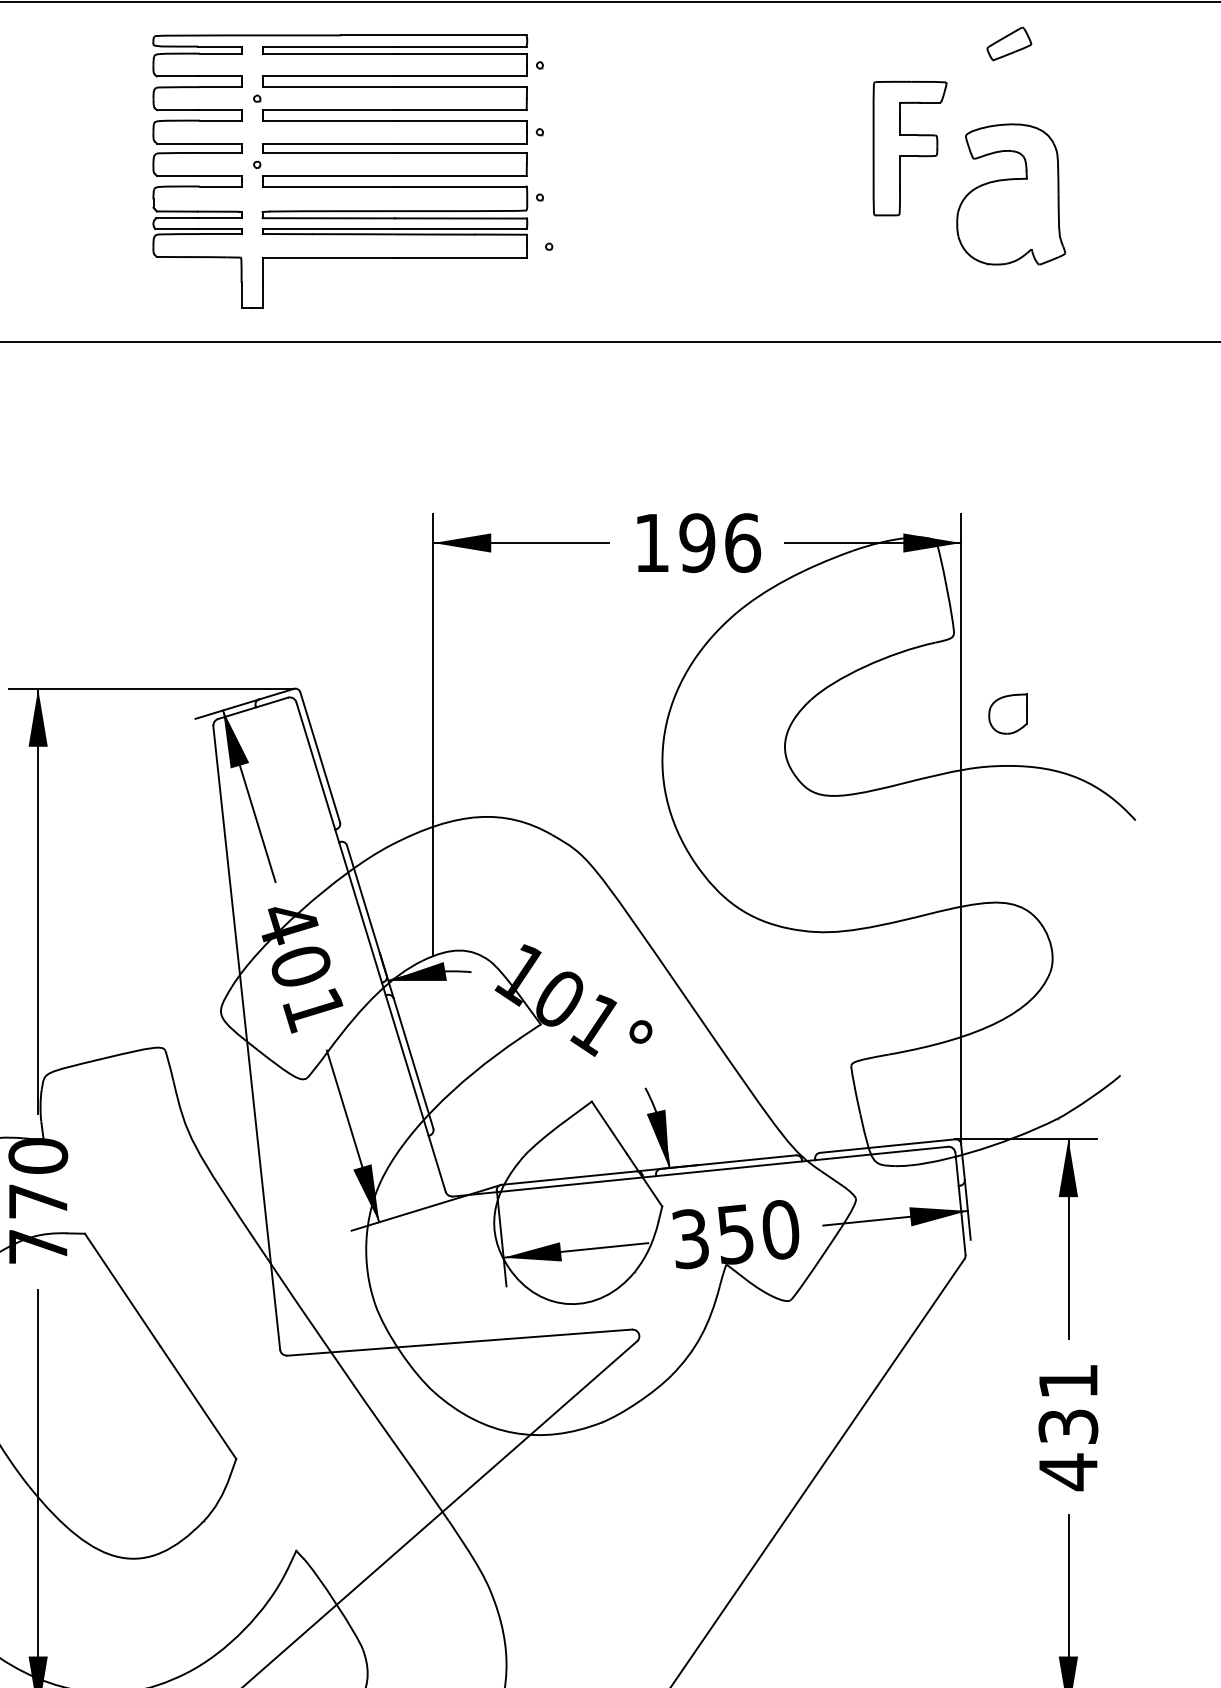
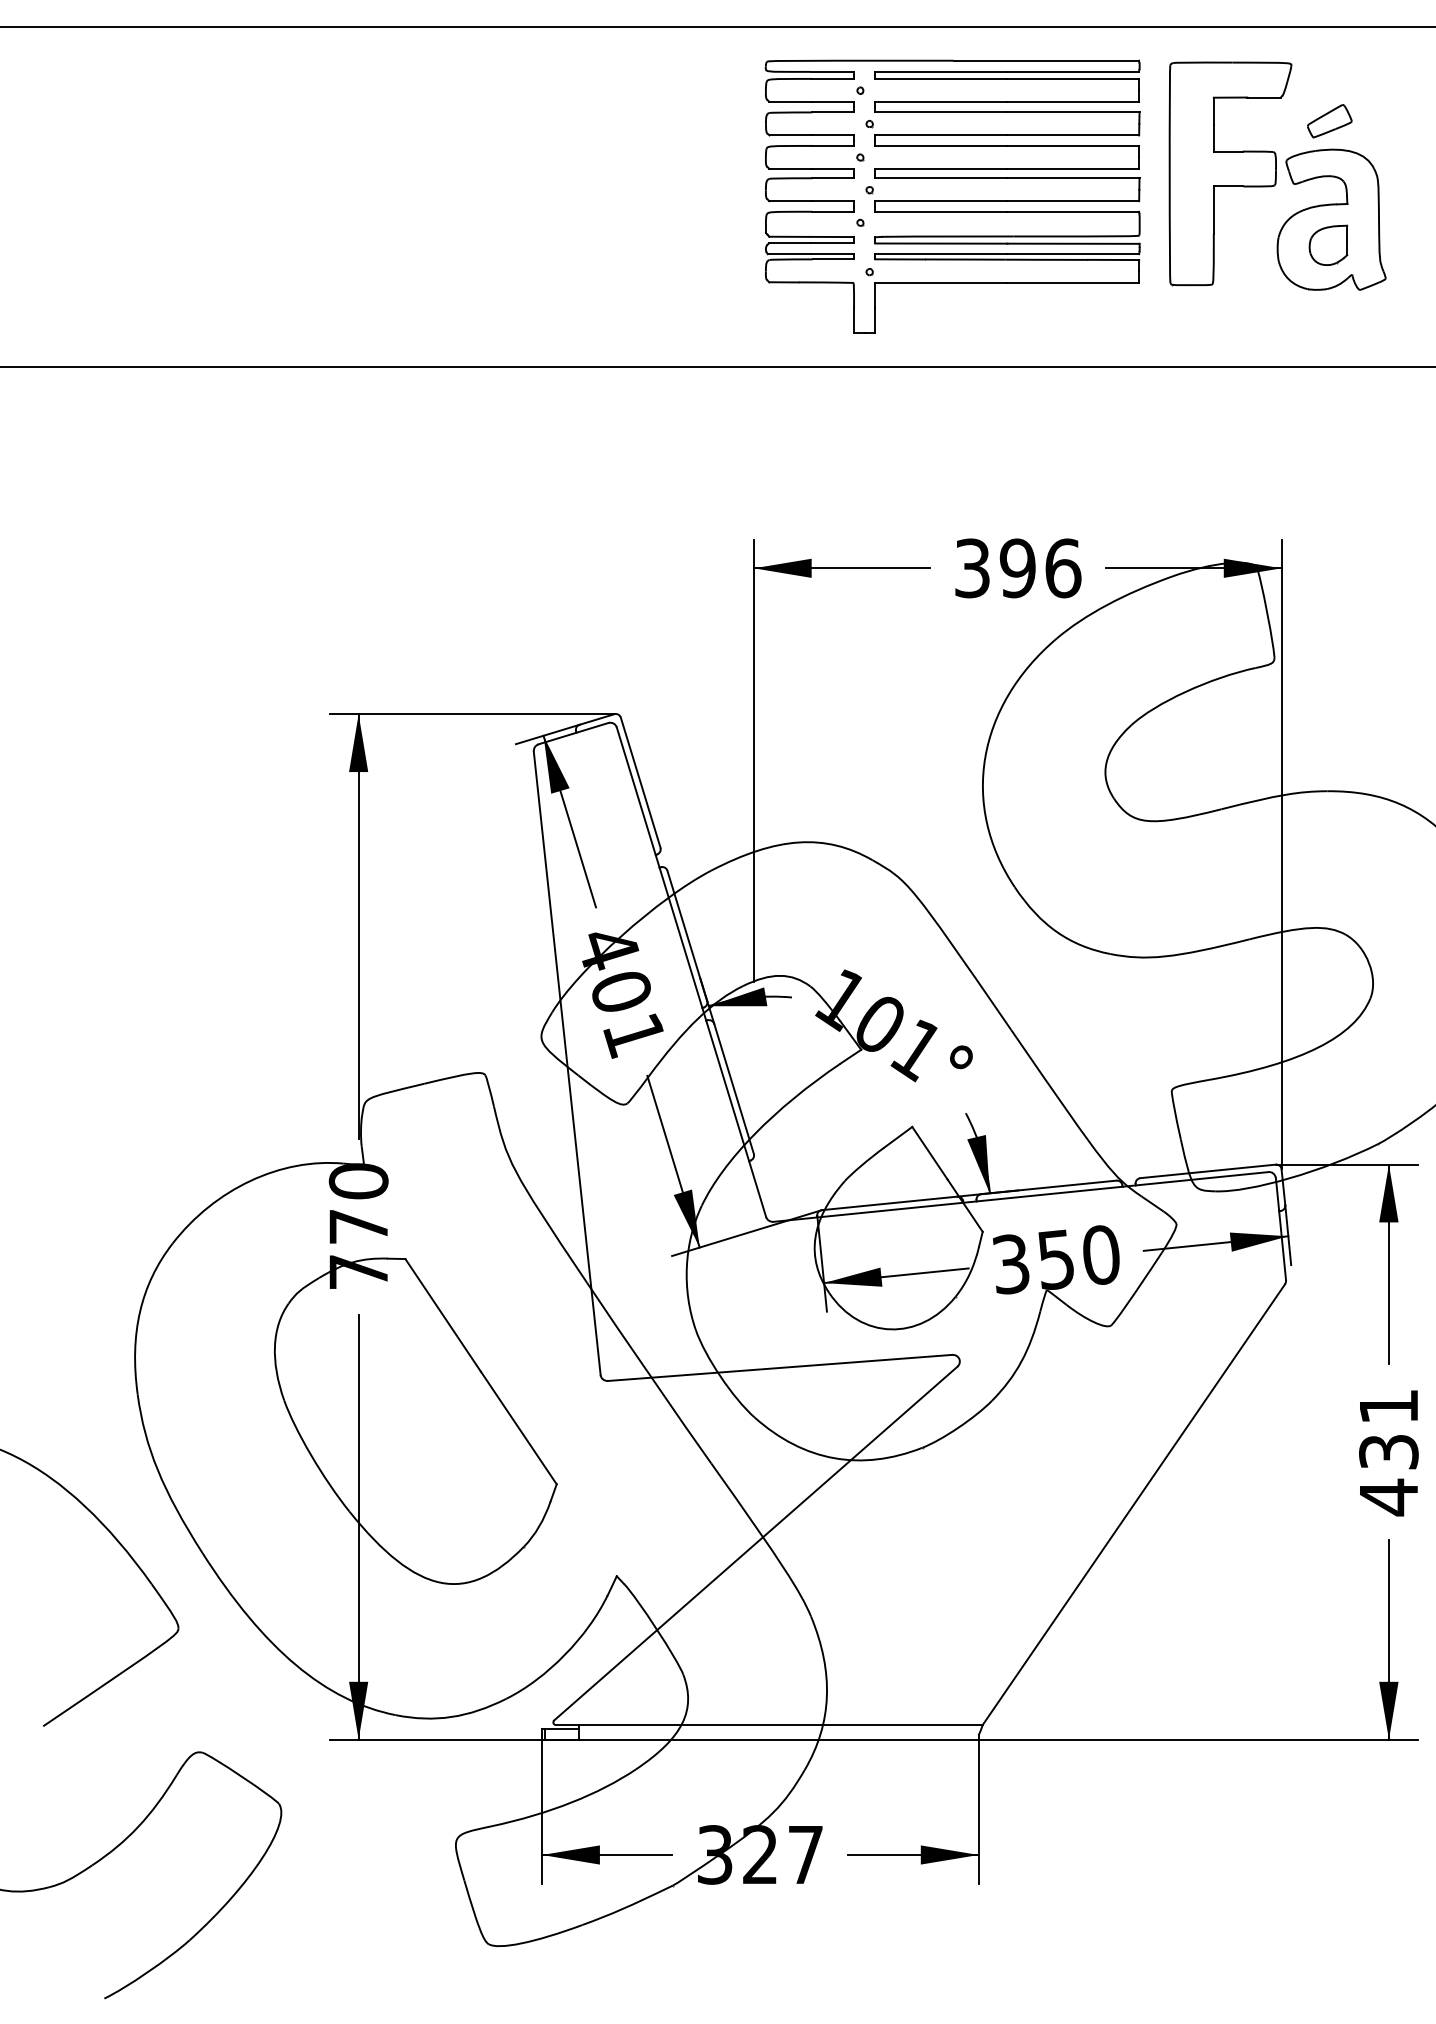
part: (1009, 44) -> (1329, 121), moved
part: (910, 148) -> (1230, 173), size x1.67
part: (340, 171) -> (952, 196), moved
text: (652, 543) -> (972, 568), 196 -> 396
part: (1008, 713) -> (1328, 244), moved

